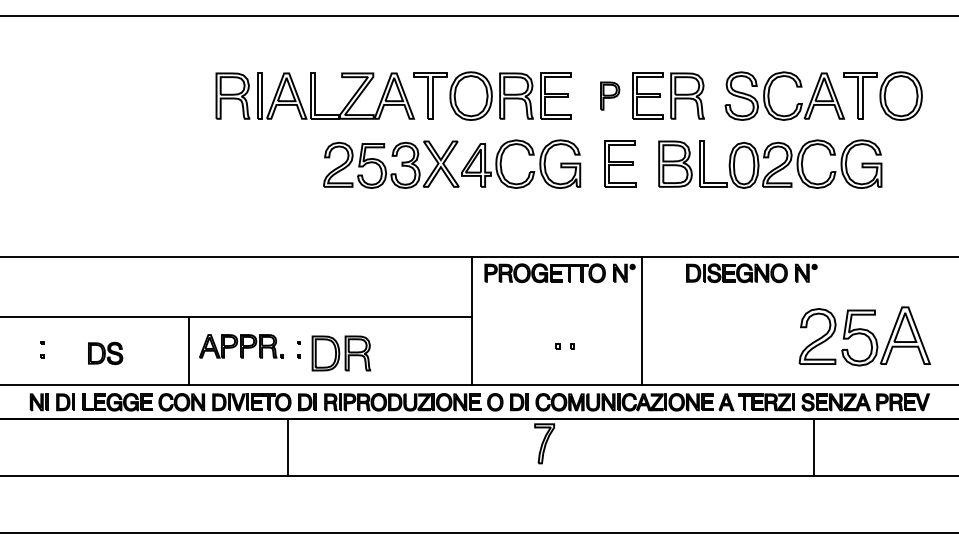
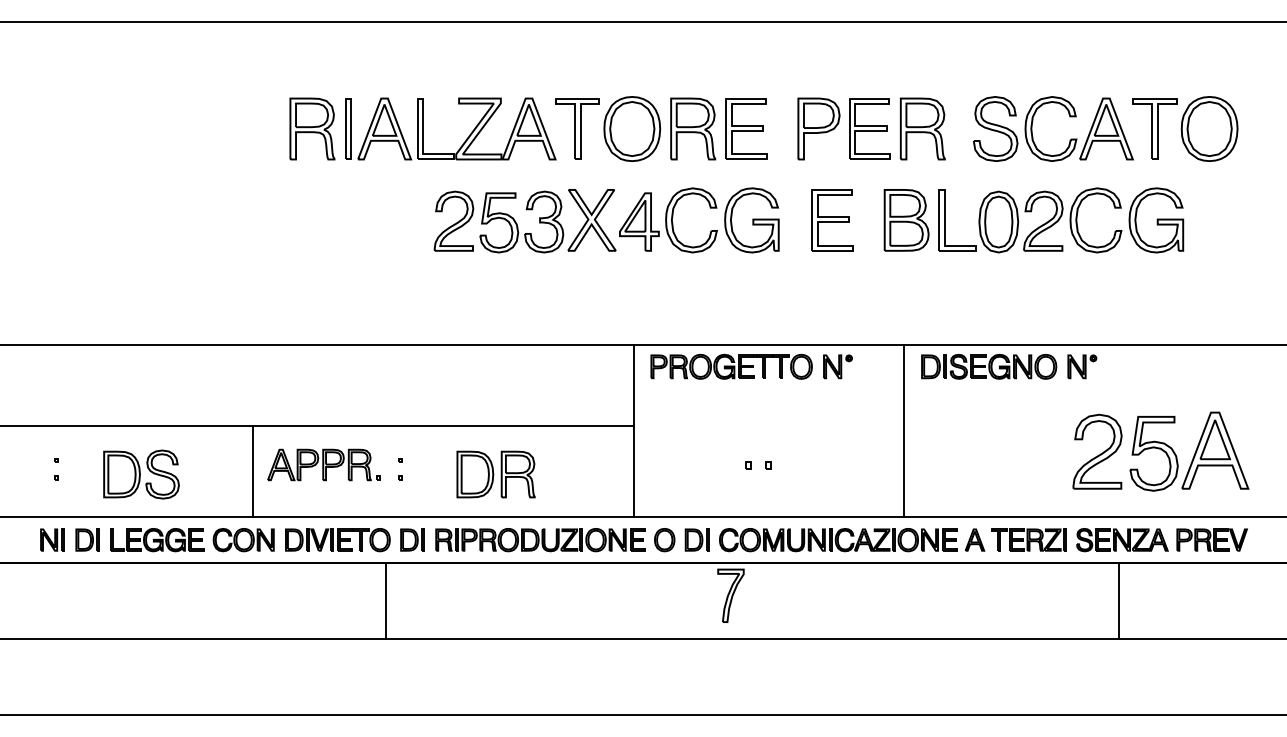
part: (609, 95) -> (818, 128), size x1.67
line: (641, 320) -> (904, 430), moved
part: (105, 353) -> (141, 474), size x1.67
part: (340, 353) -> (495, 474), moved
line: (813, 447) -> (1119, 600), moved

